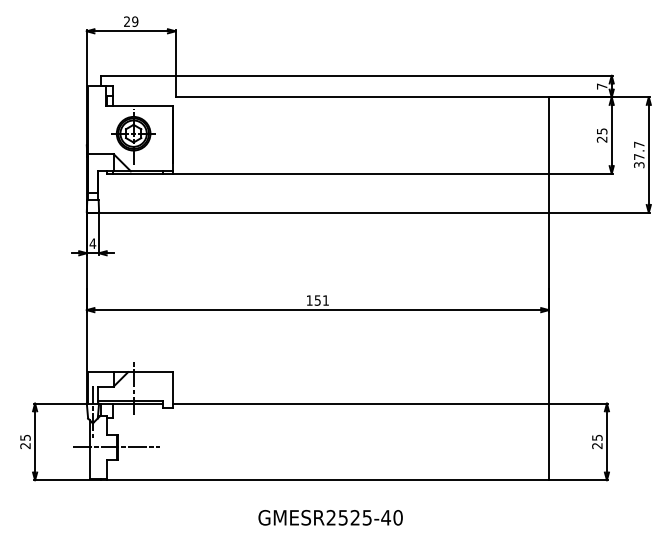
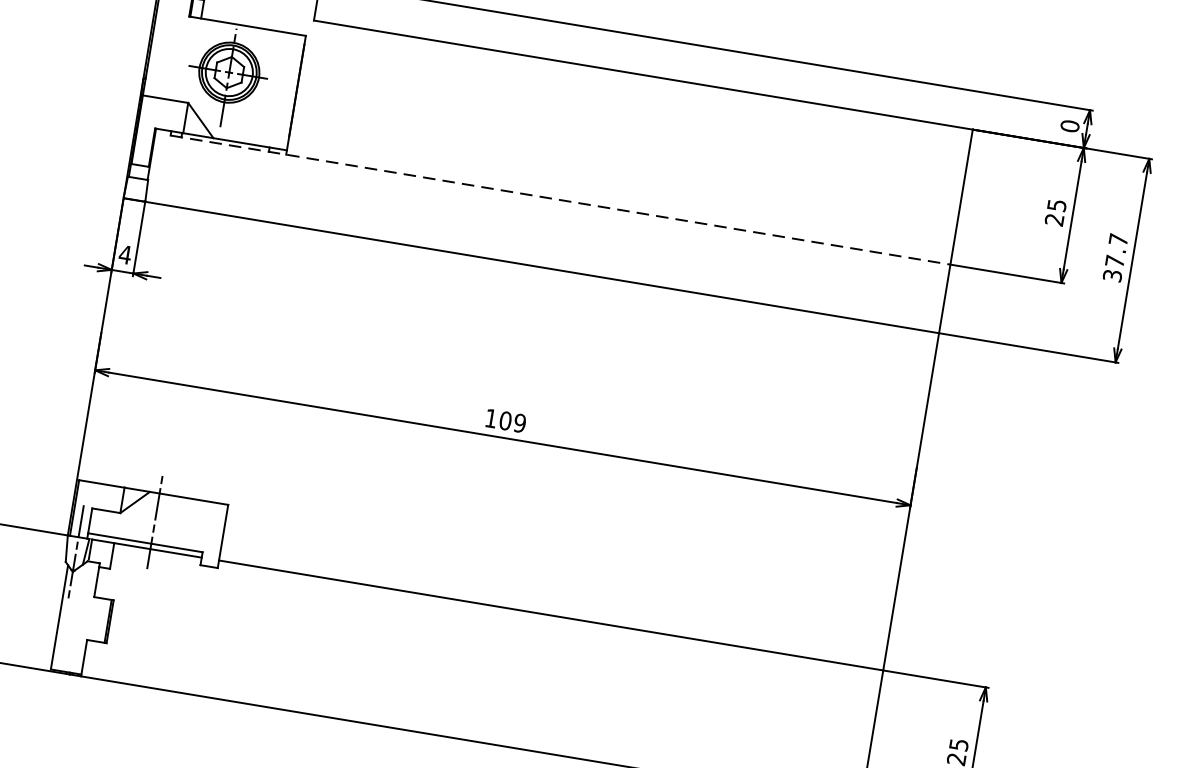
text: (601, 86) -> (1068, 125), 7 -> 0
line: (327, 173) -> (559, 199), solid -> dashed
text: (321, 300) -> (512, 421), 151 -> 109
line: (116, 447) -> (107, 621), removed

